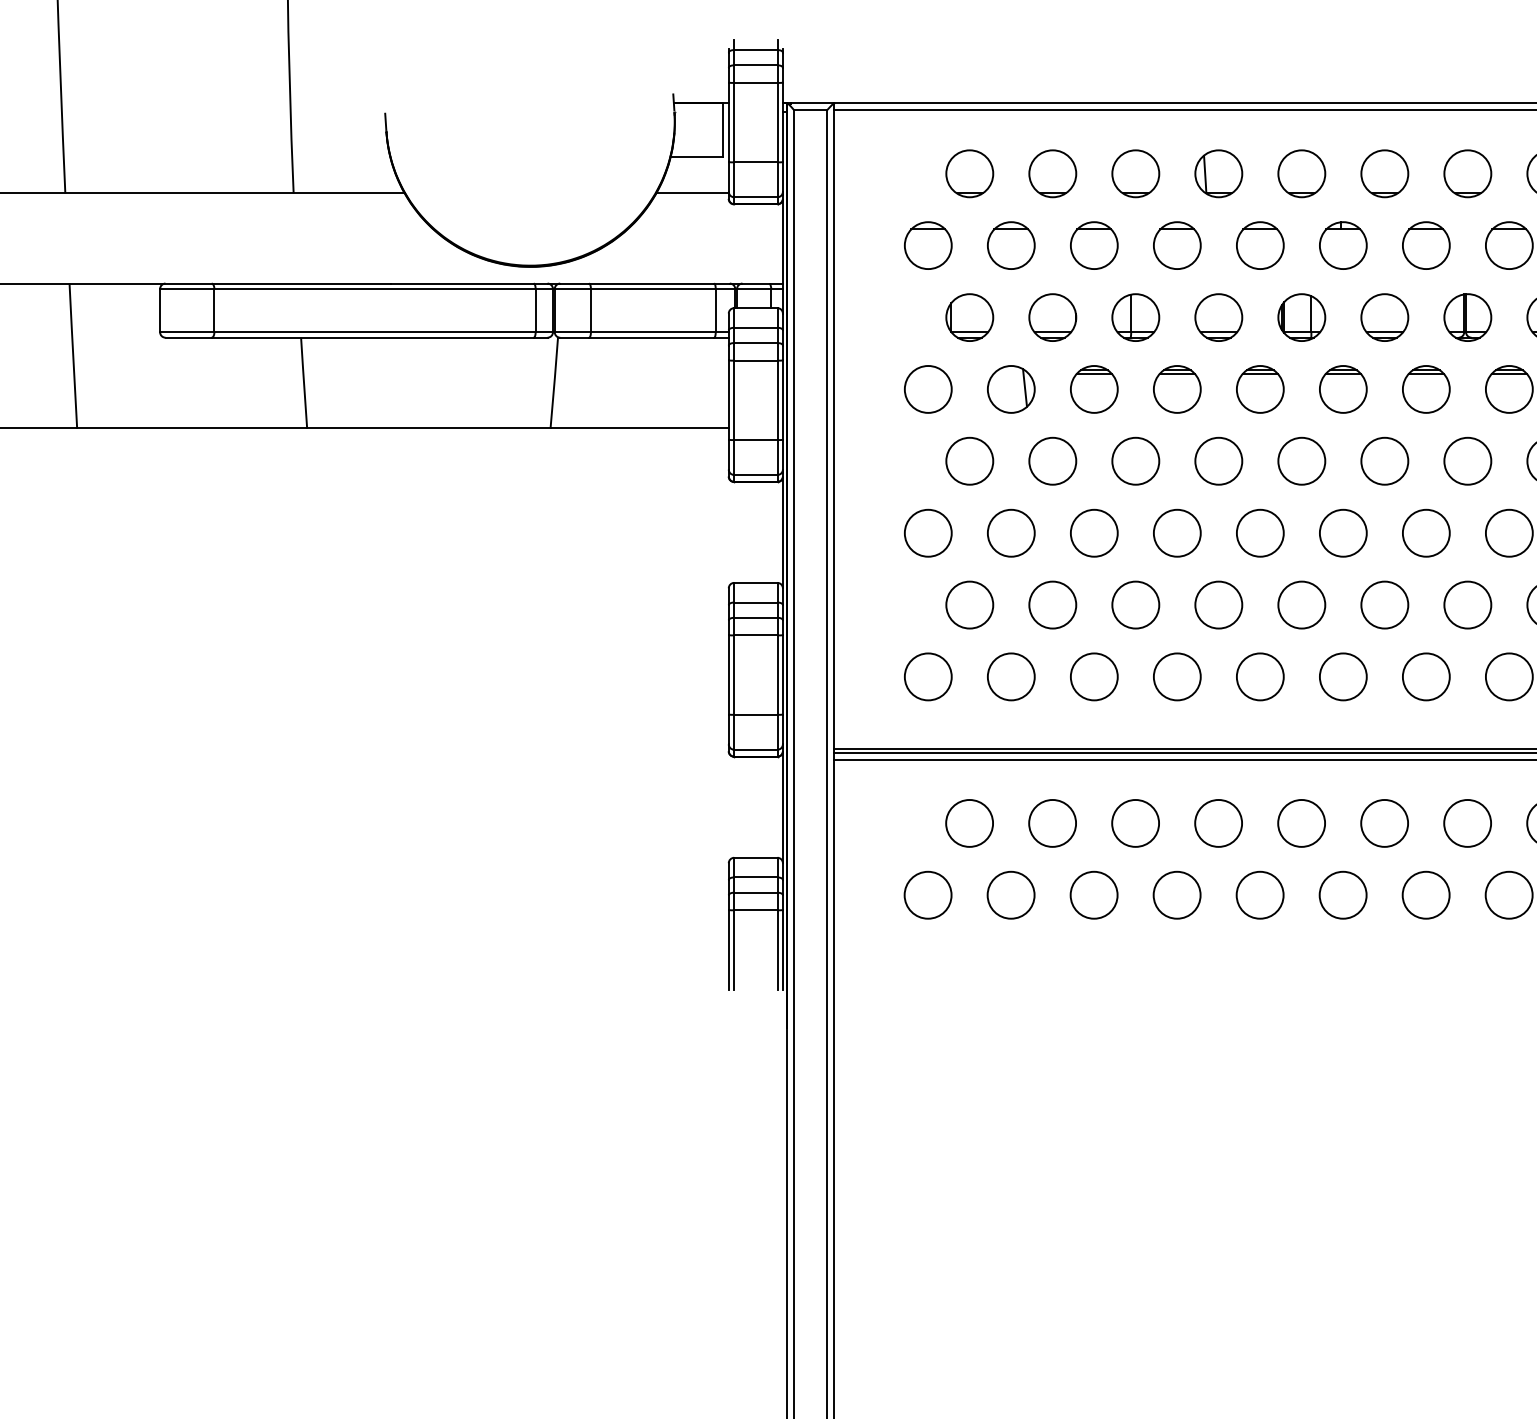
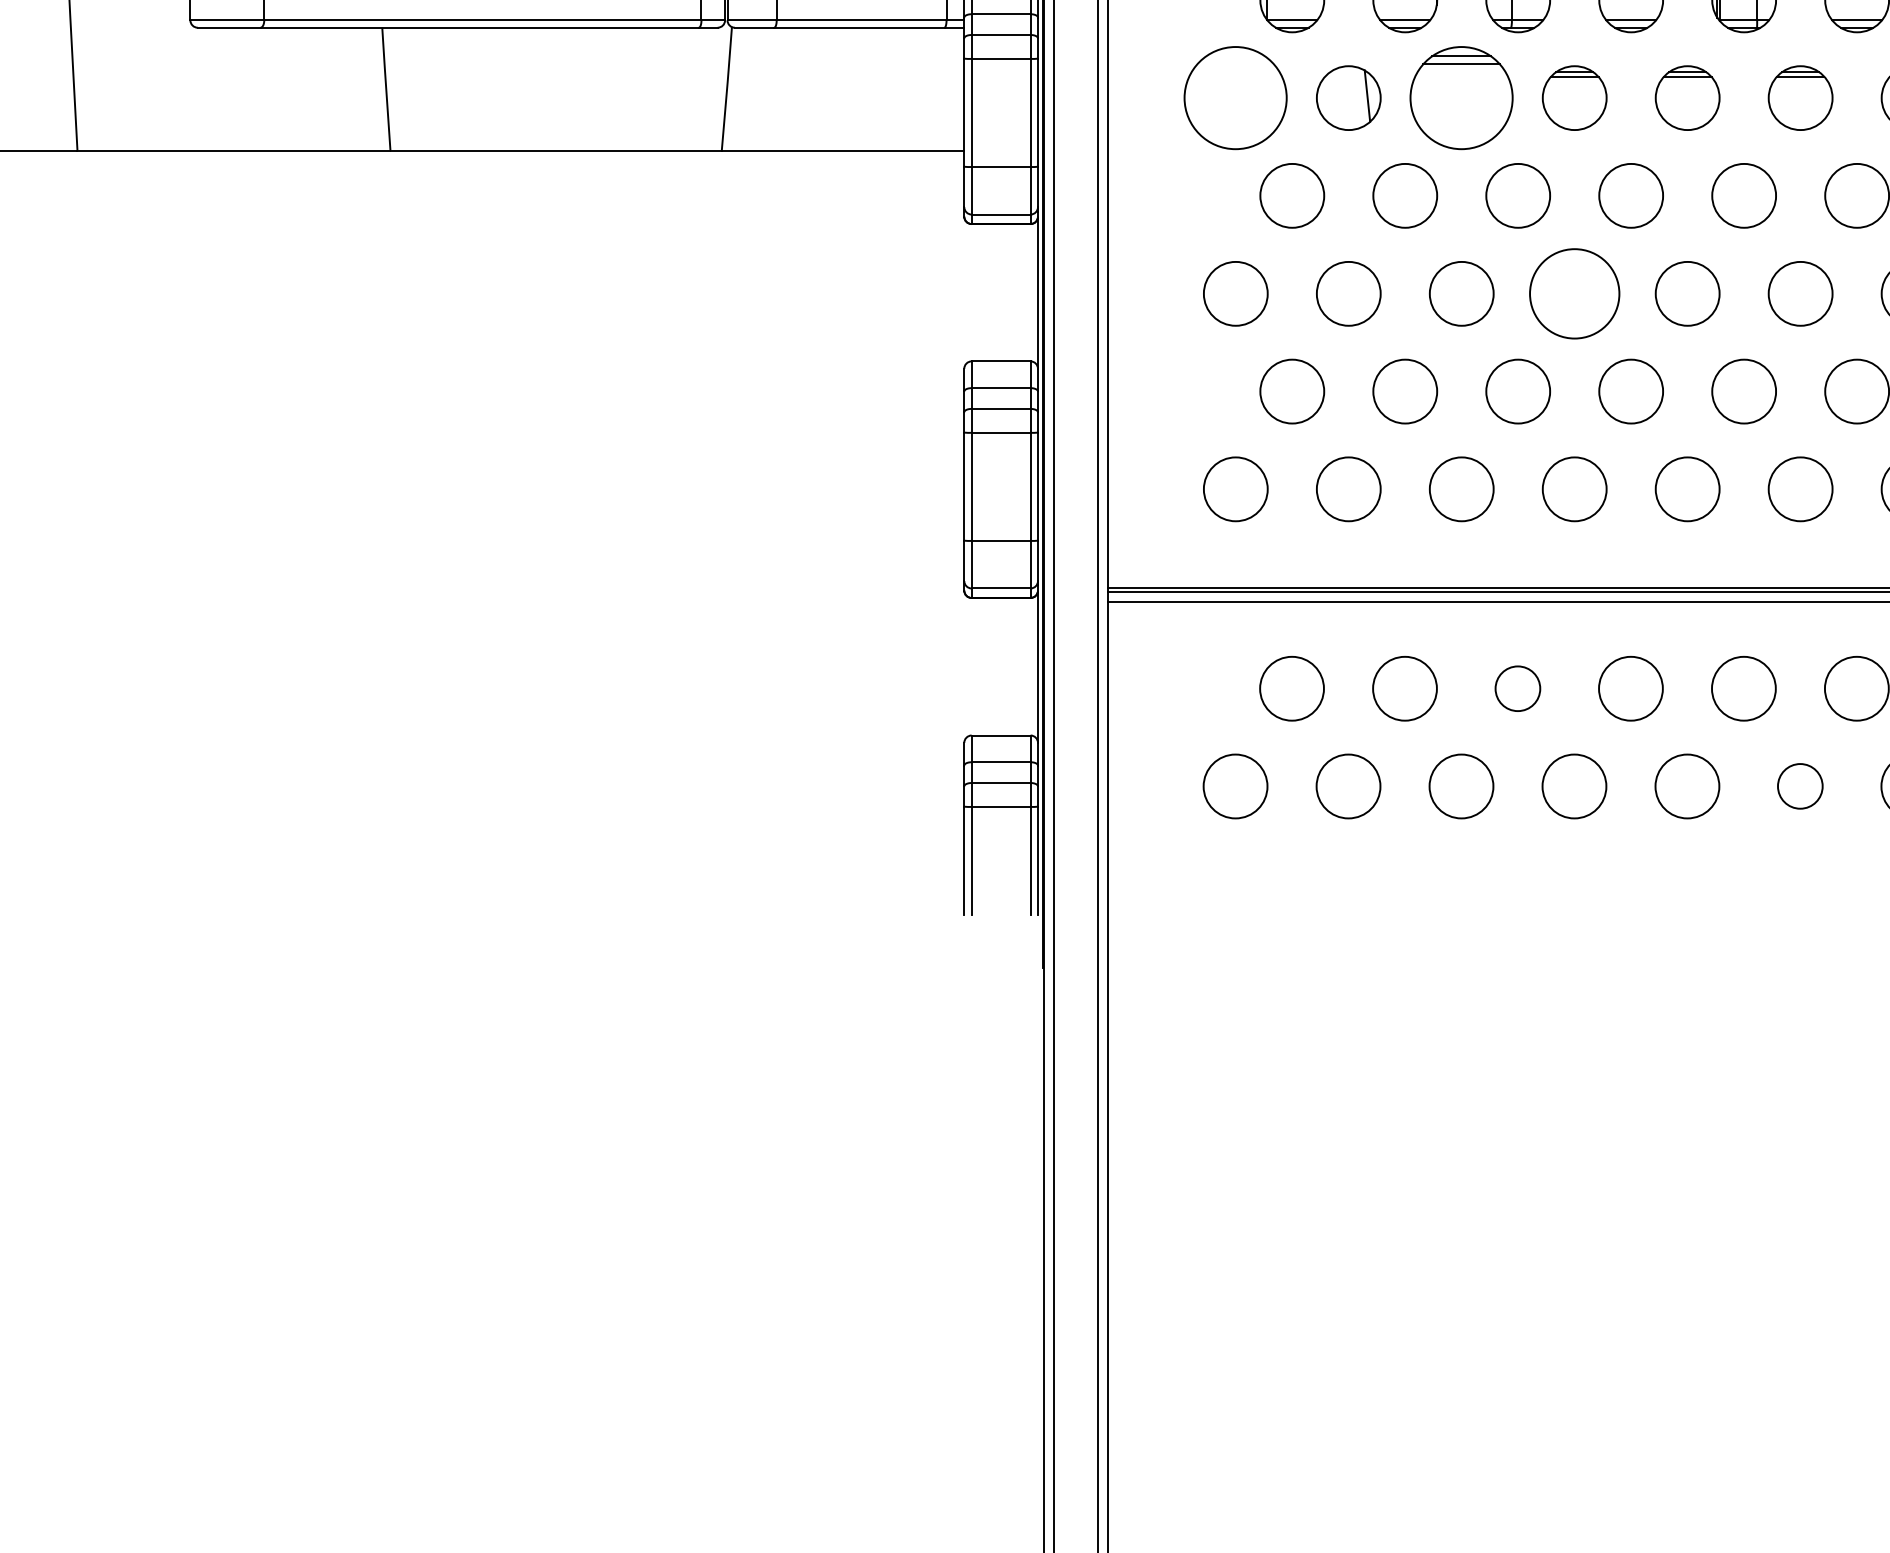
circle: (928, 389) -> (1236, 98), size x1.6
part: (1094, 389) -> (1462, 98), size x1.6
circle: (1176, 532) -> (1573, 292), size x1.4
circle: (1135, 823) -> (1517, 688), size x0.7
circle: (1342, 894) -> (1799, 785), size x0.7

